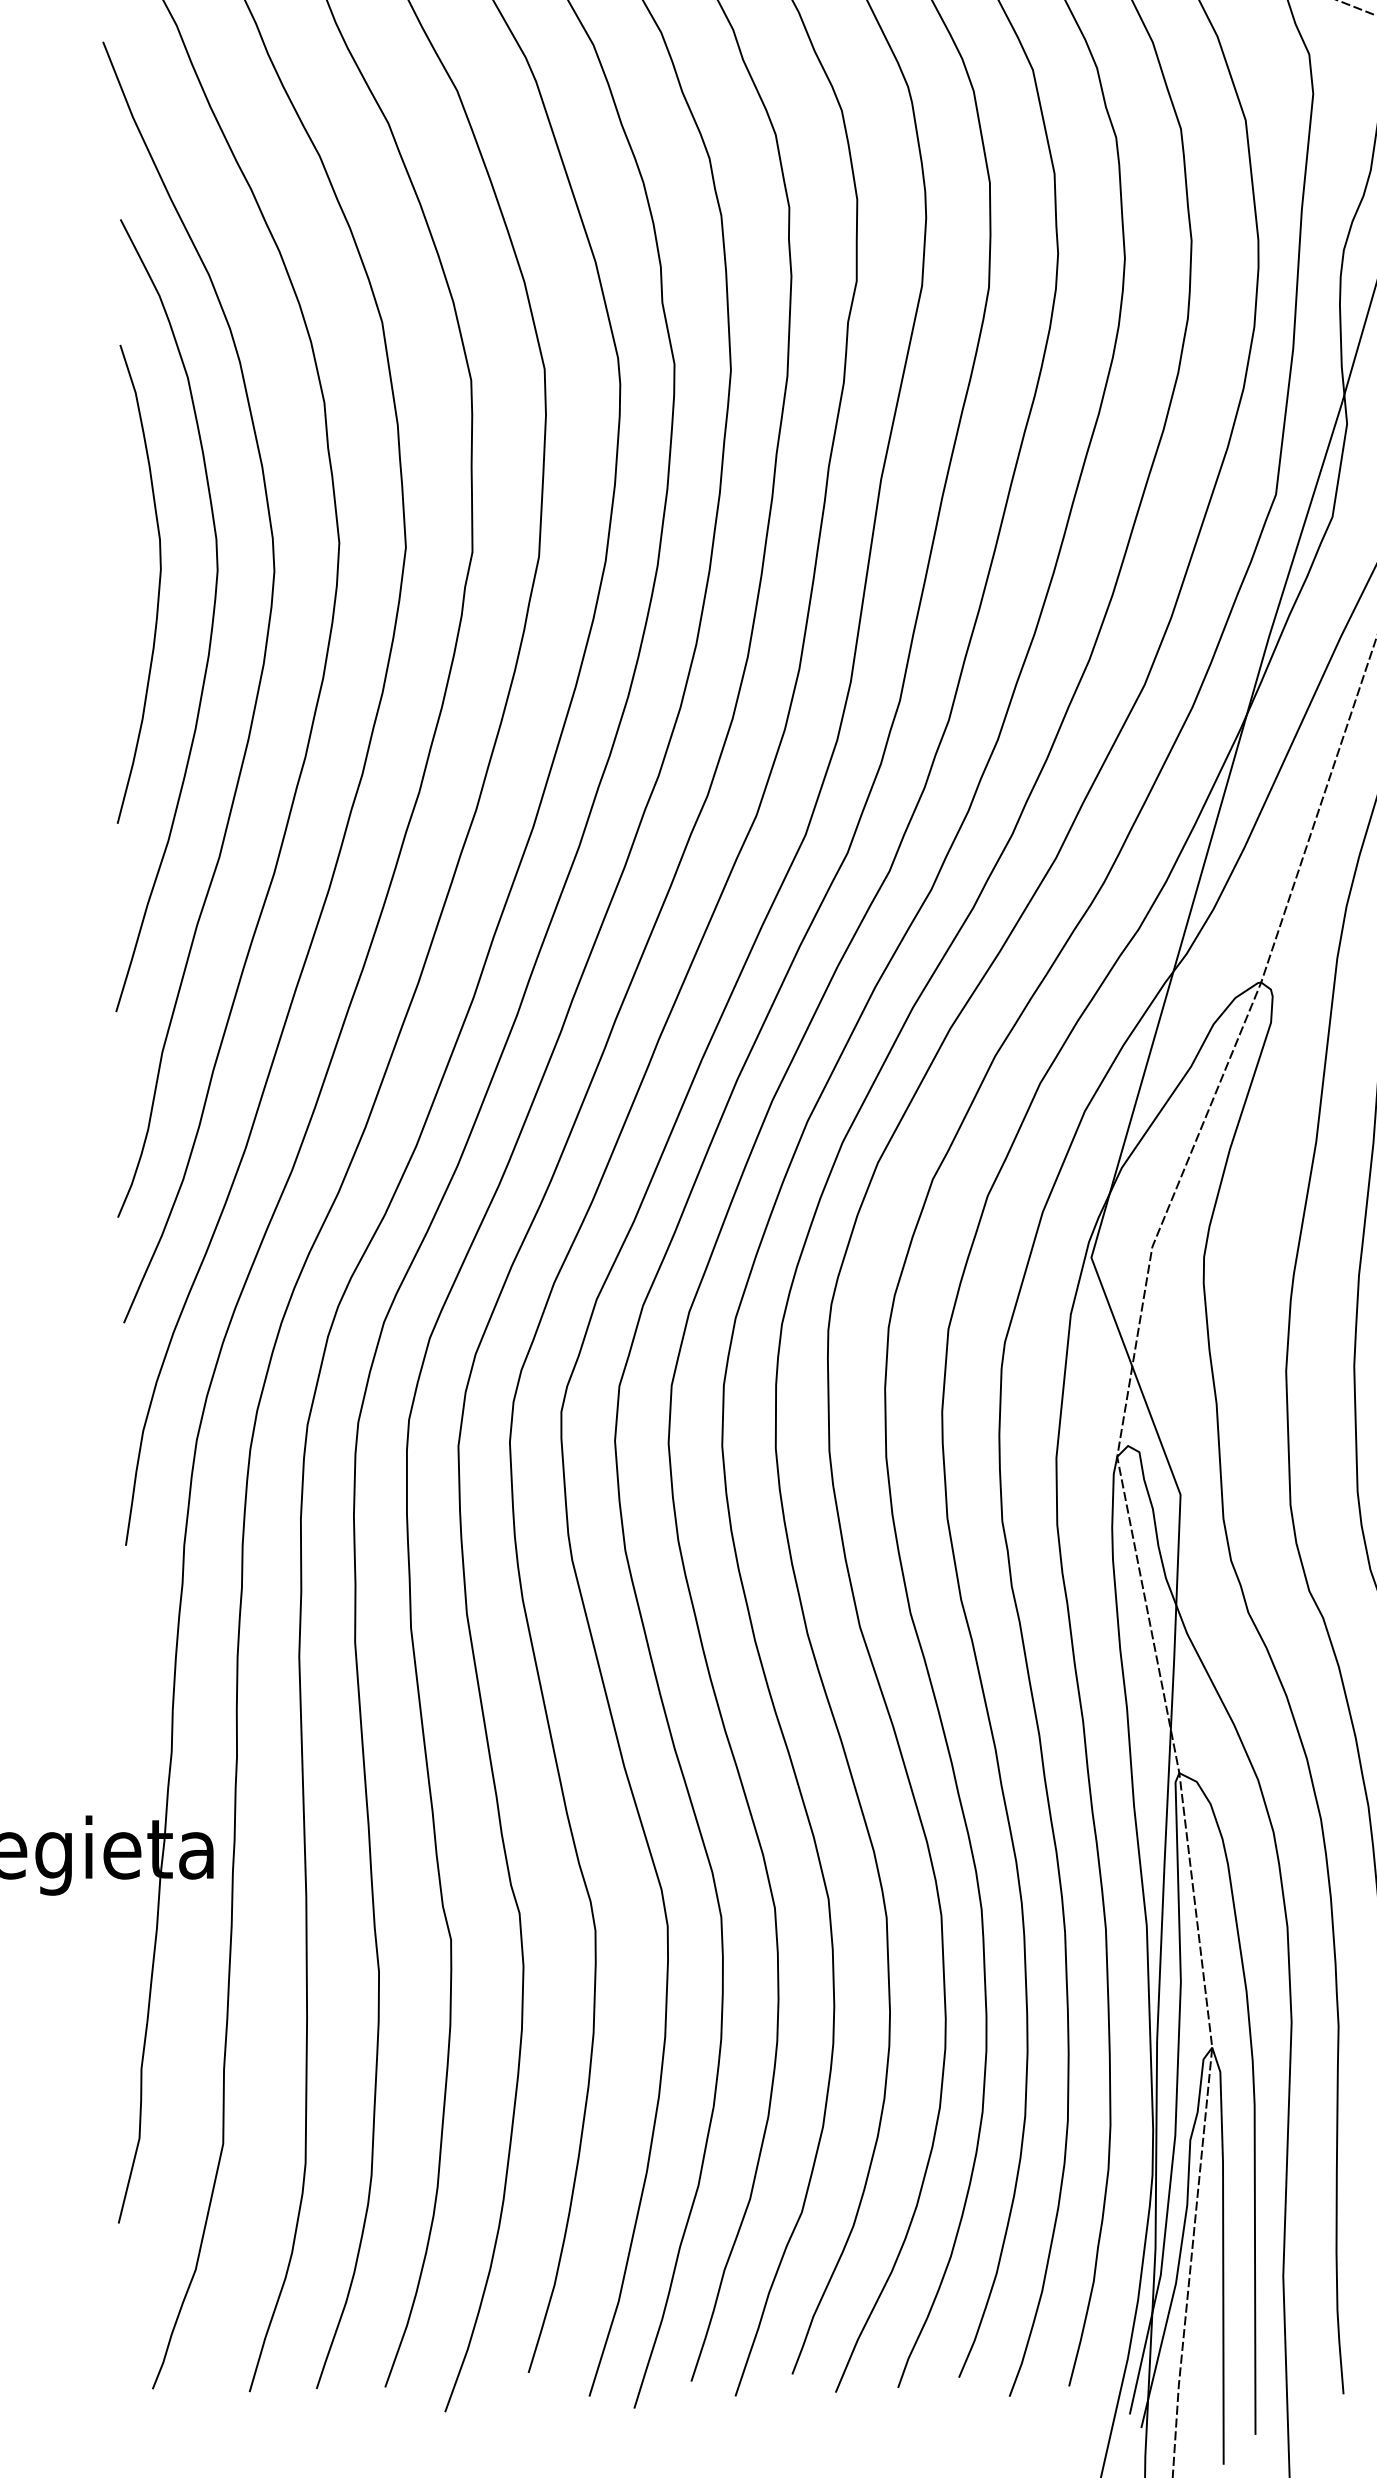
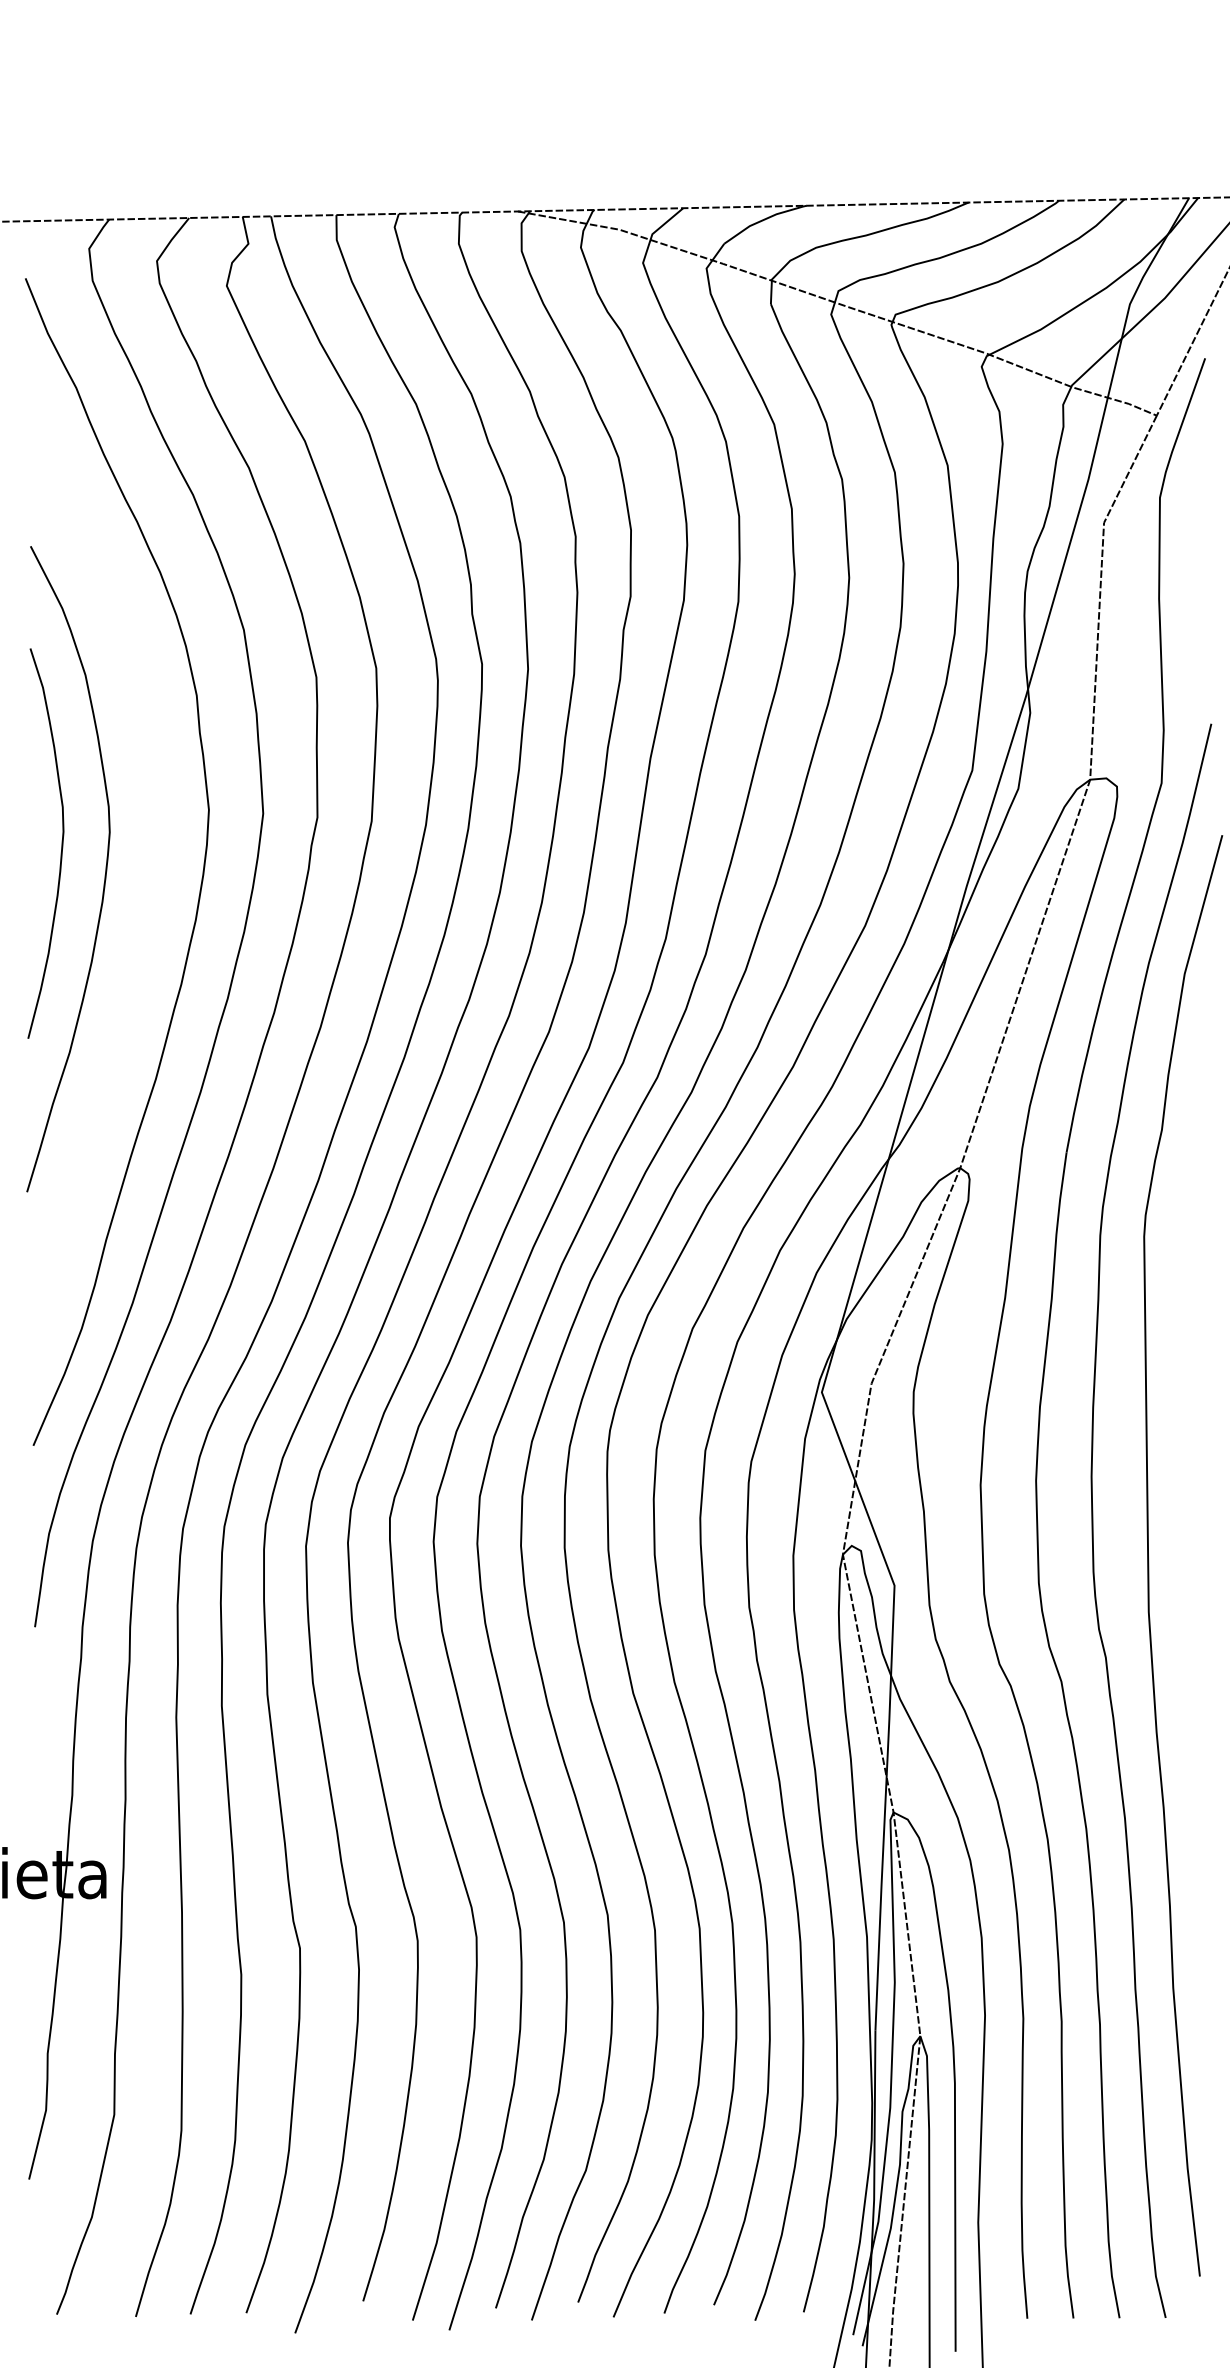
curve: (265, 641) -> (148, 890), removed

